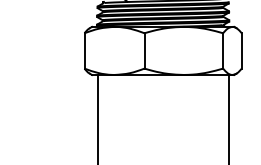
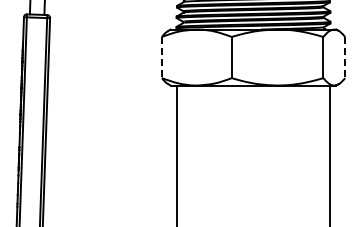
line: (84, 50) -> (161, 57), solid -> dashed
line: (242, 50) -> (345, 57), solid -> dashed

